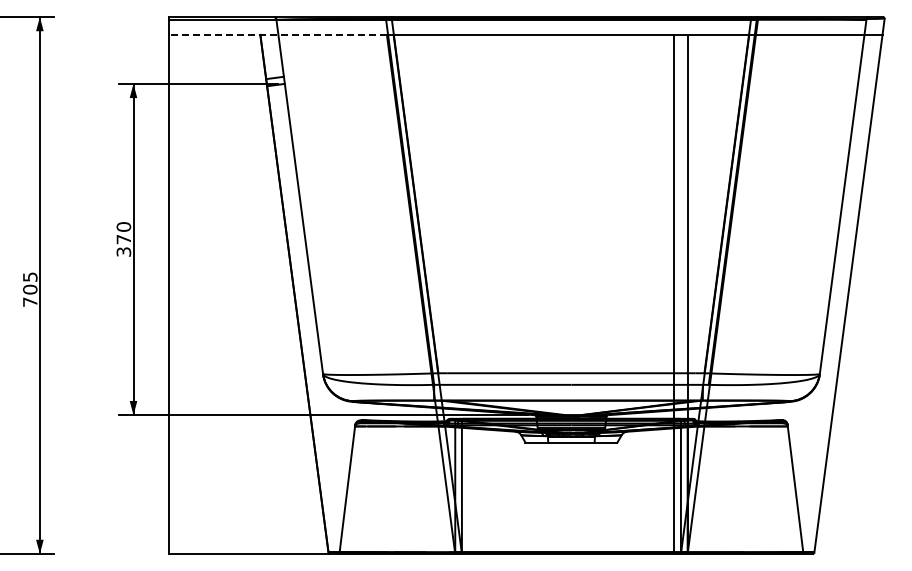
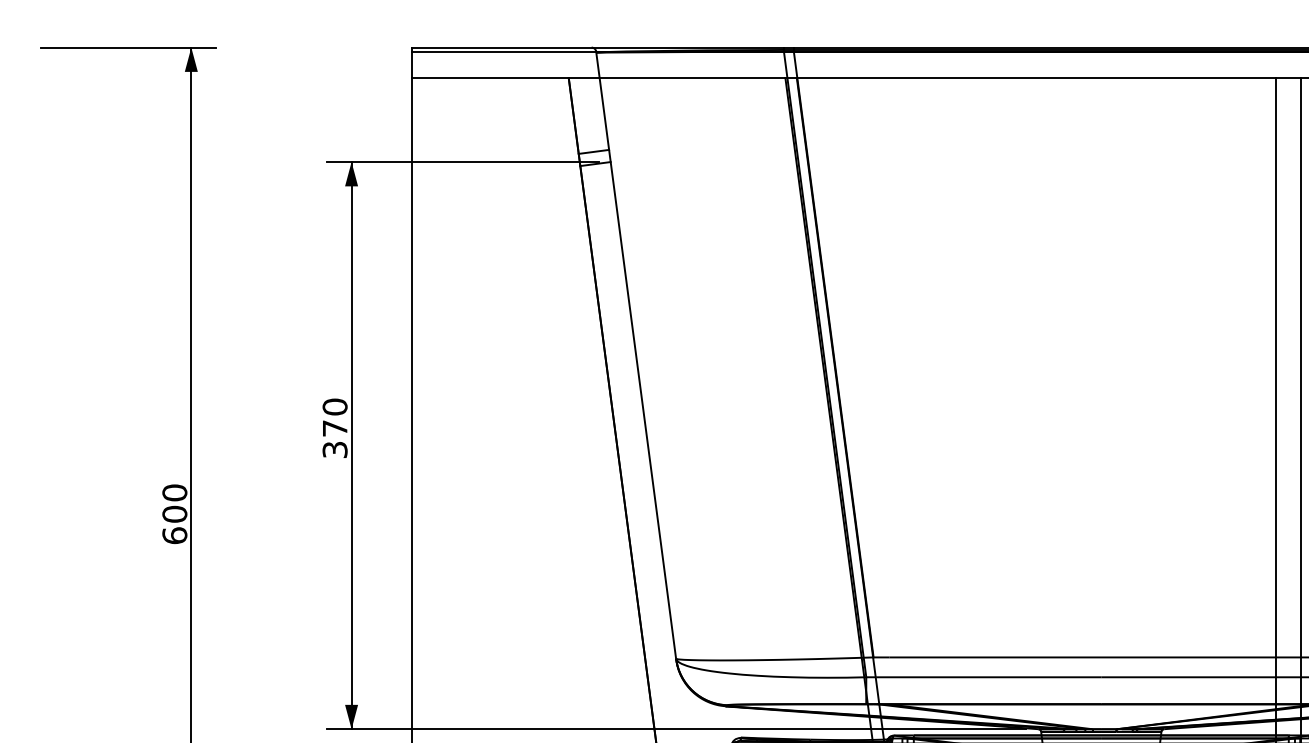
line: (277, 34) -> (598, 77), dashed -> solid
text: (30, 289) -> (175, 514), 705 -> 600

